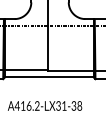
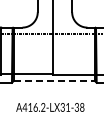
line: (49, 77) -> (54, 81), solid -> dashed

